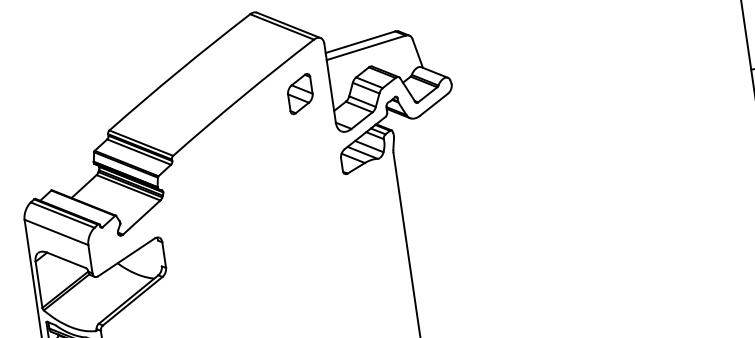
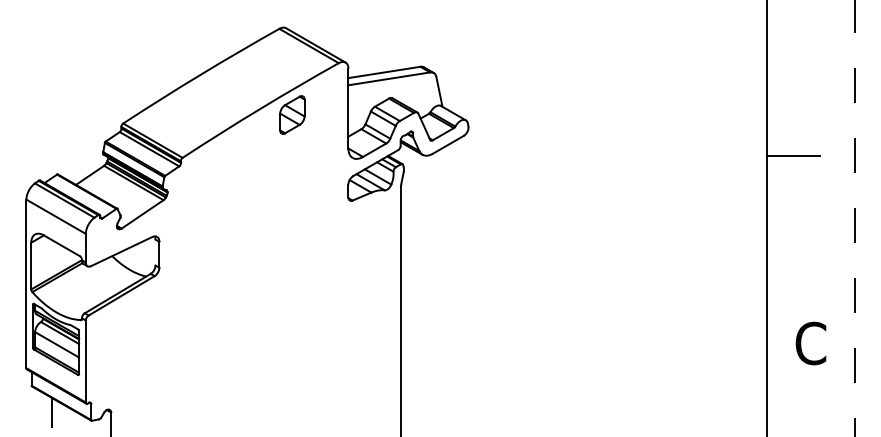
part: (300, 93) -> (292, 114), moved

